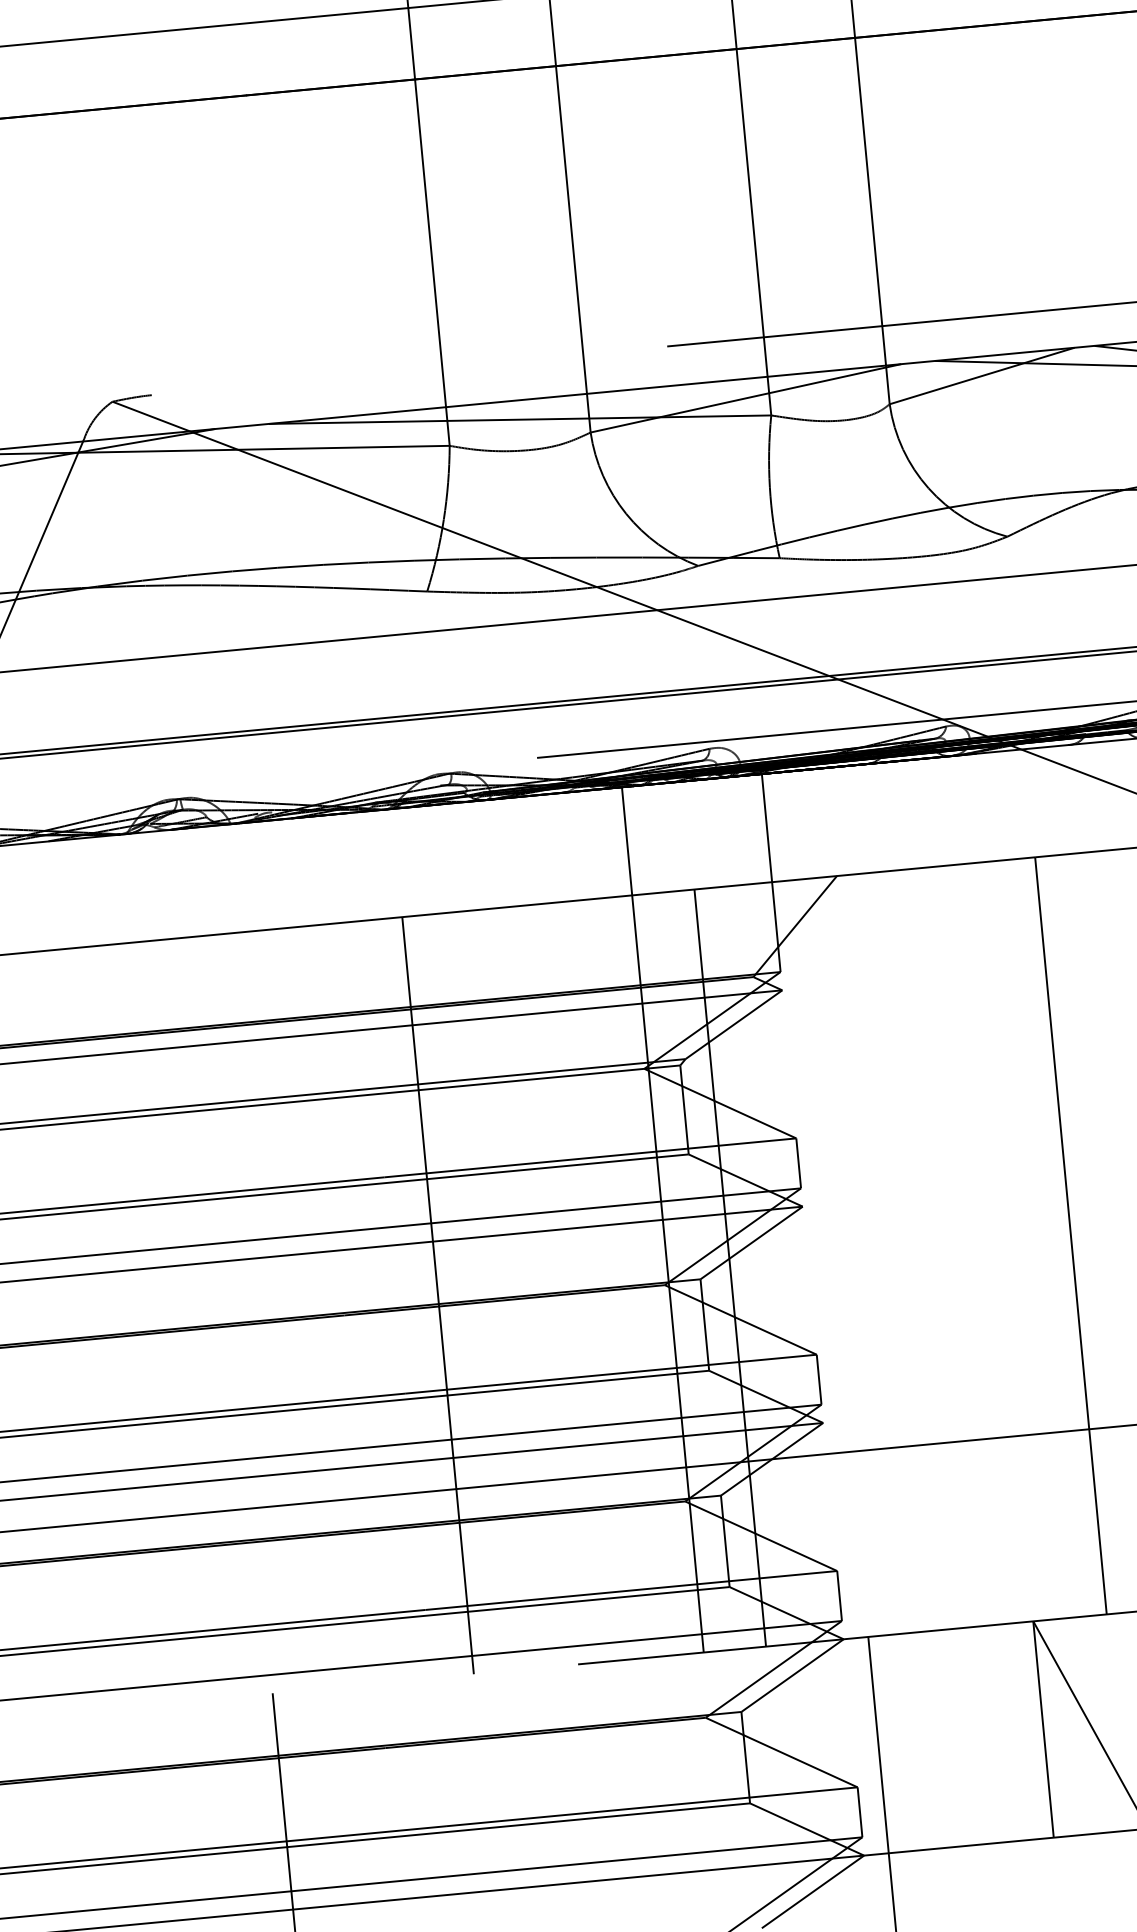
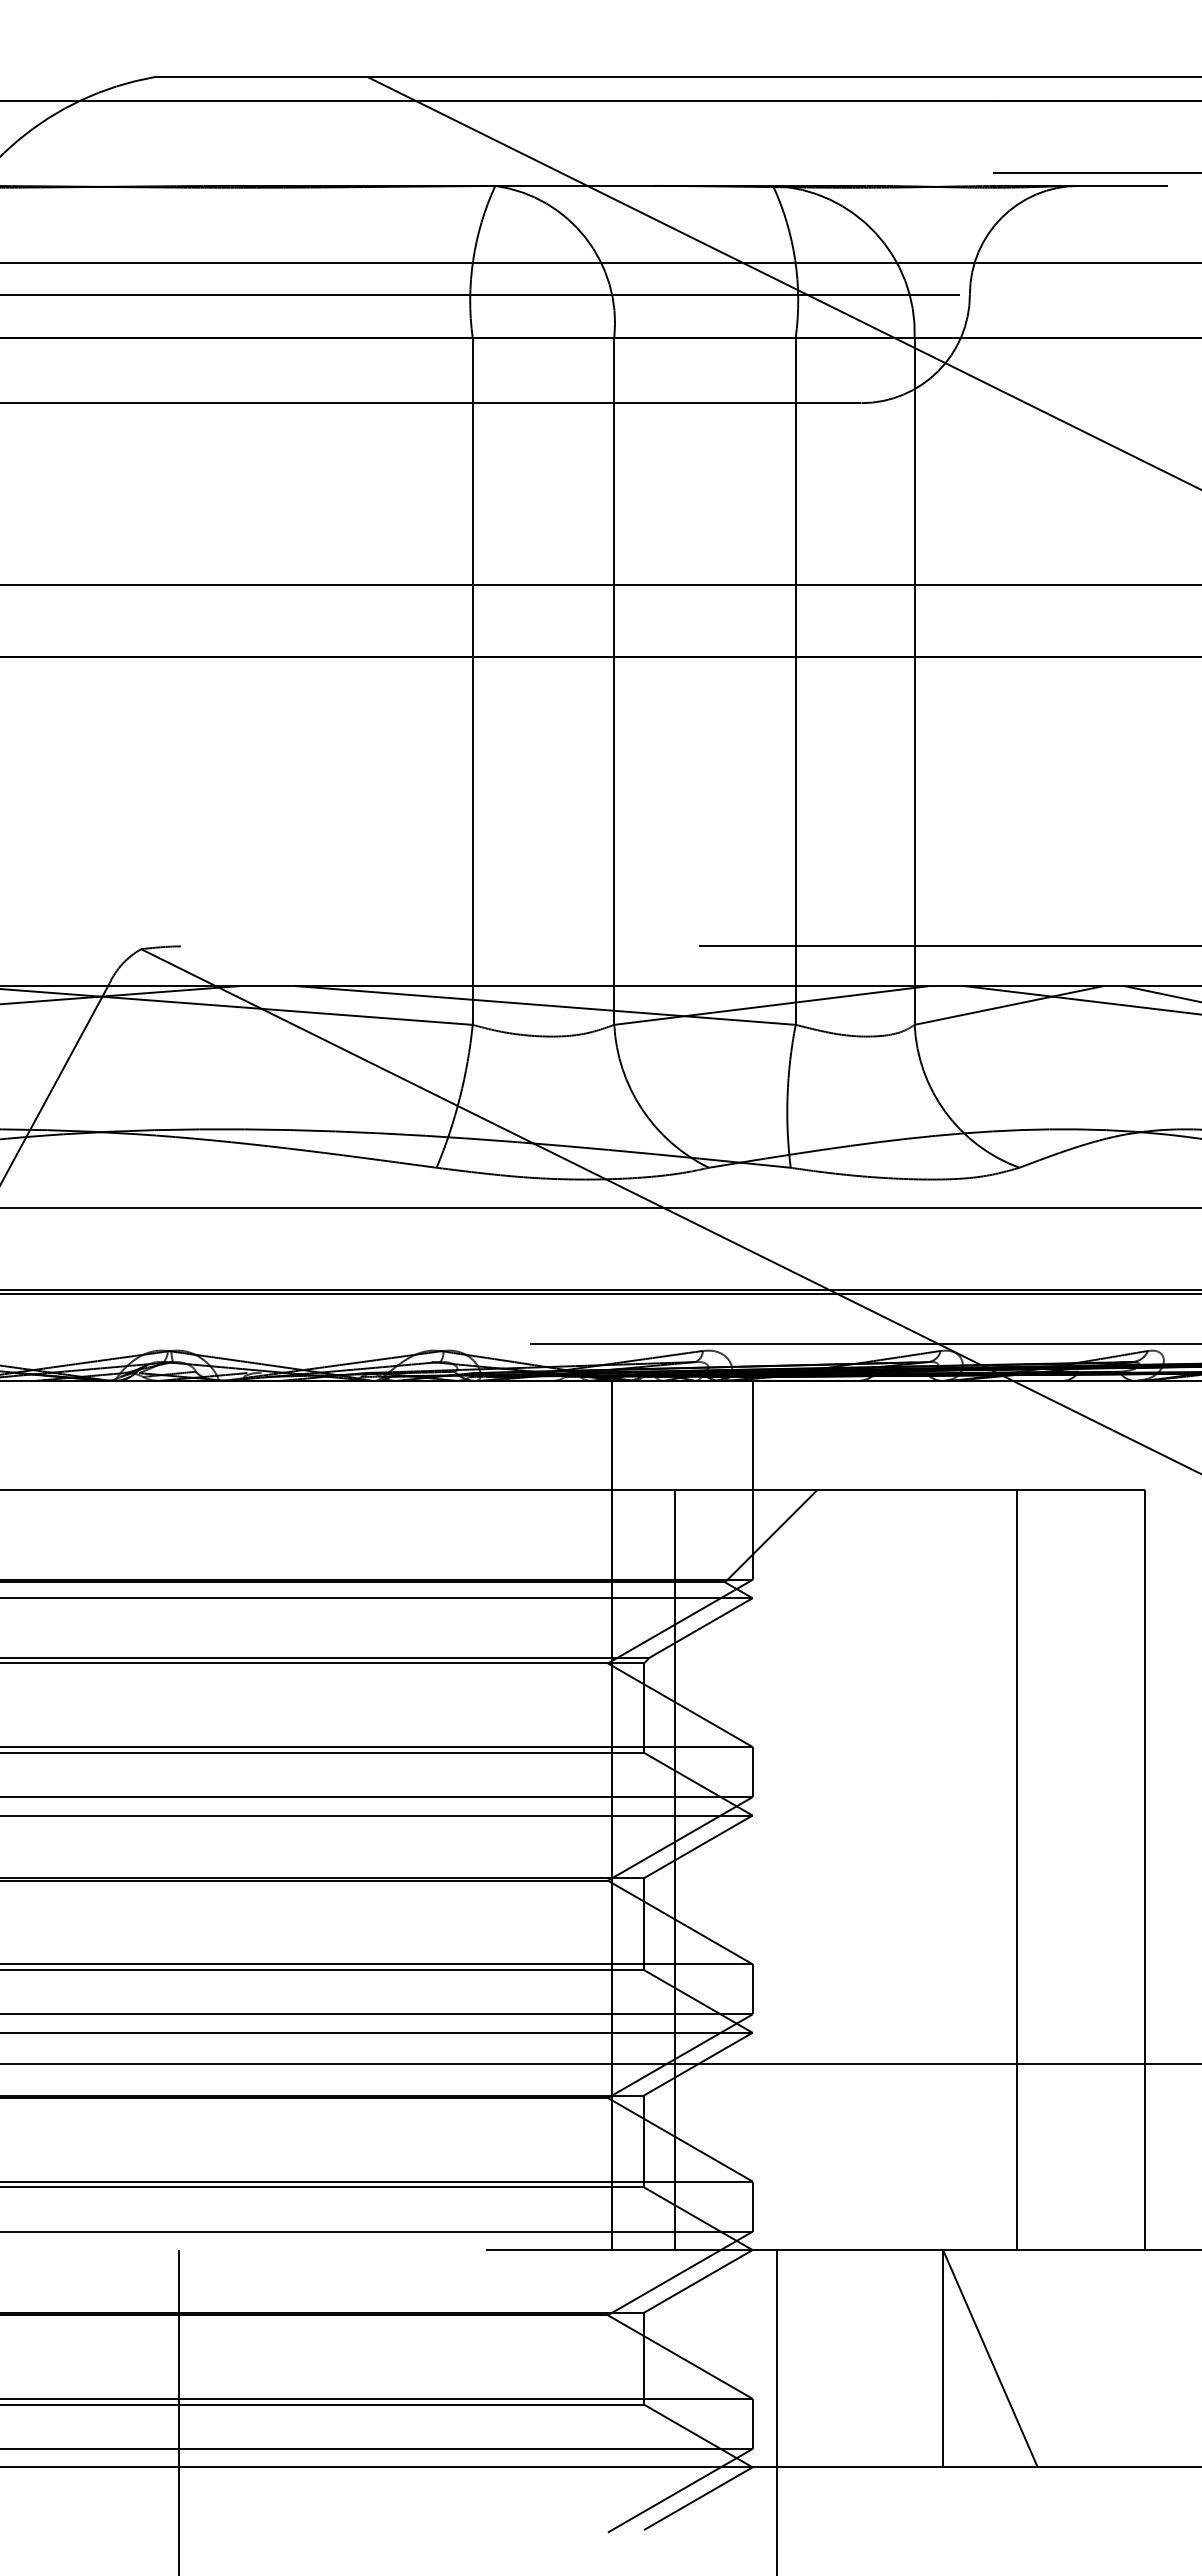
line: (438, 1295) -> (381, 1869), removed

